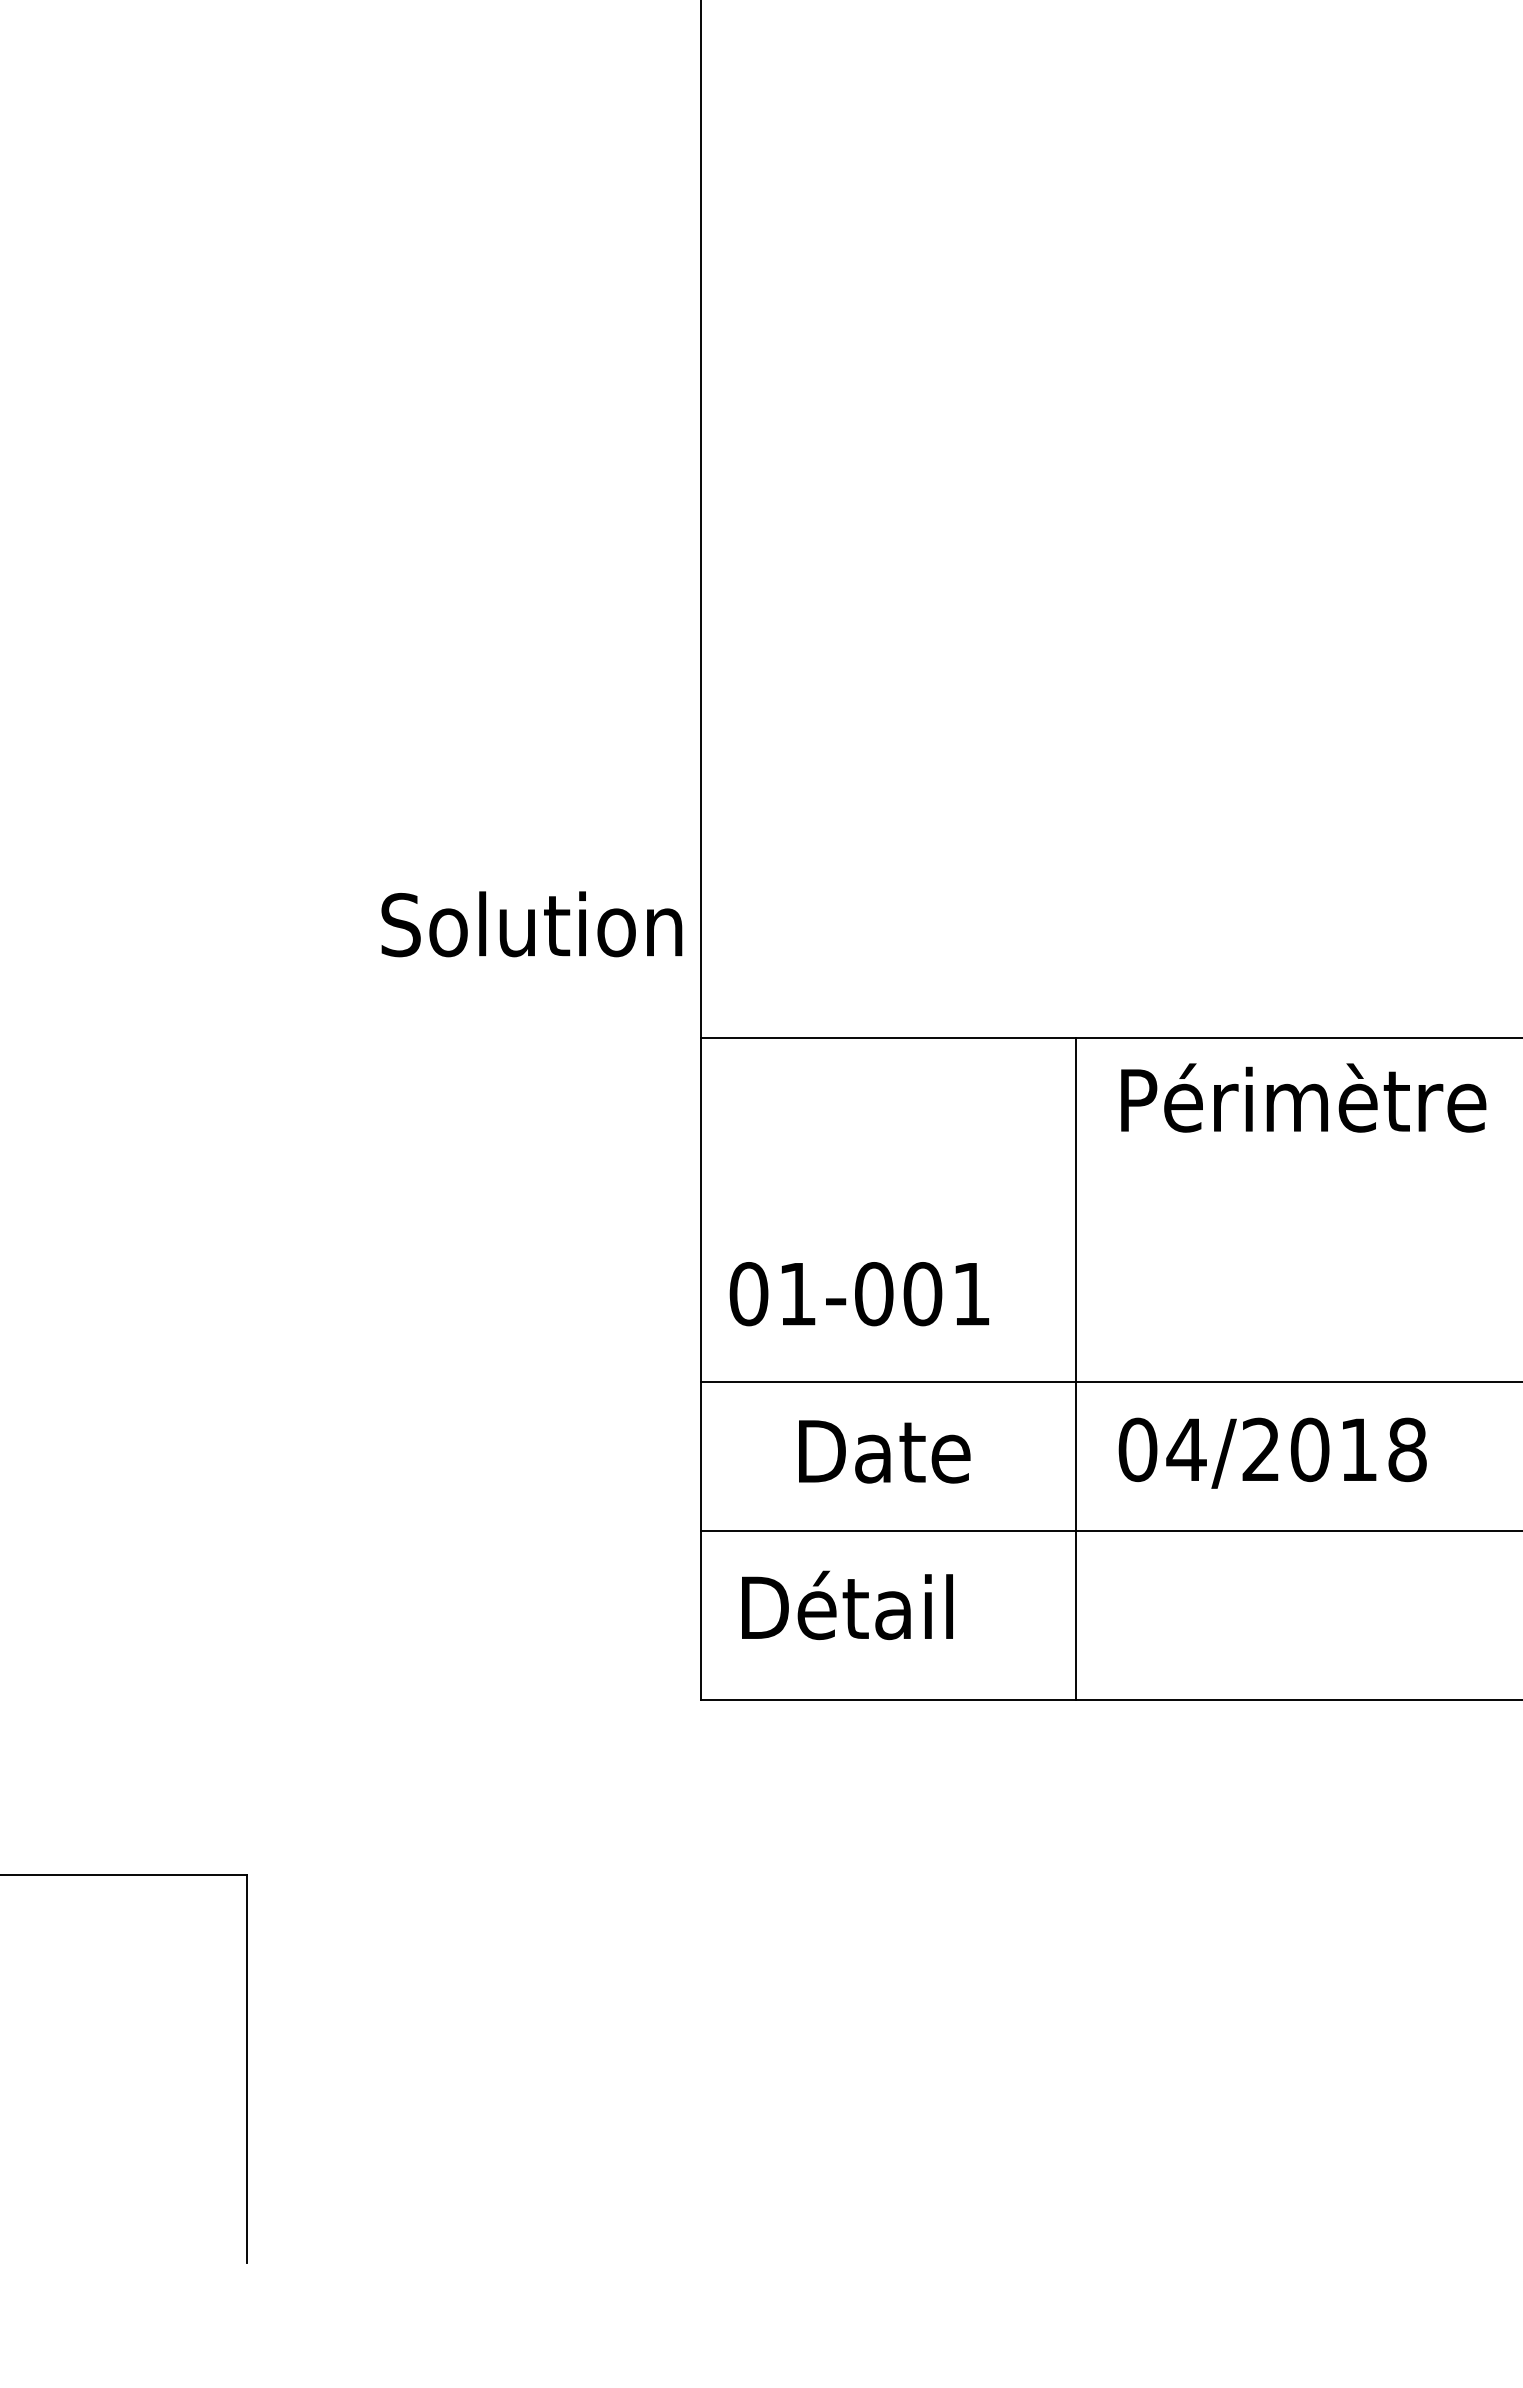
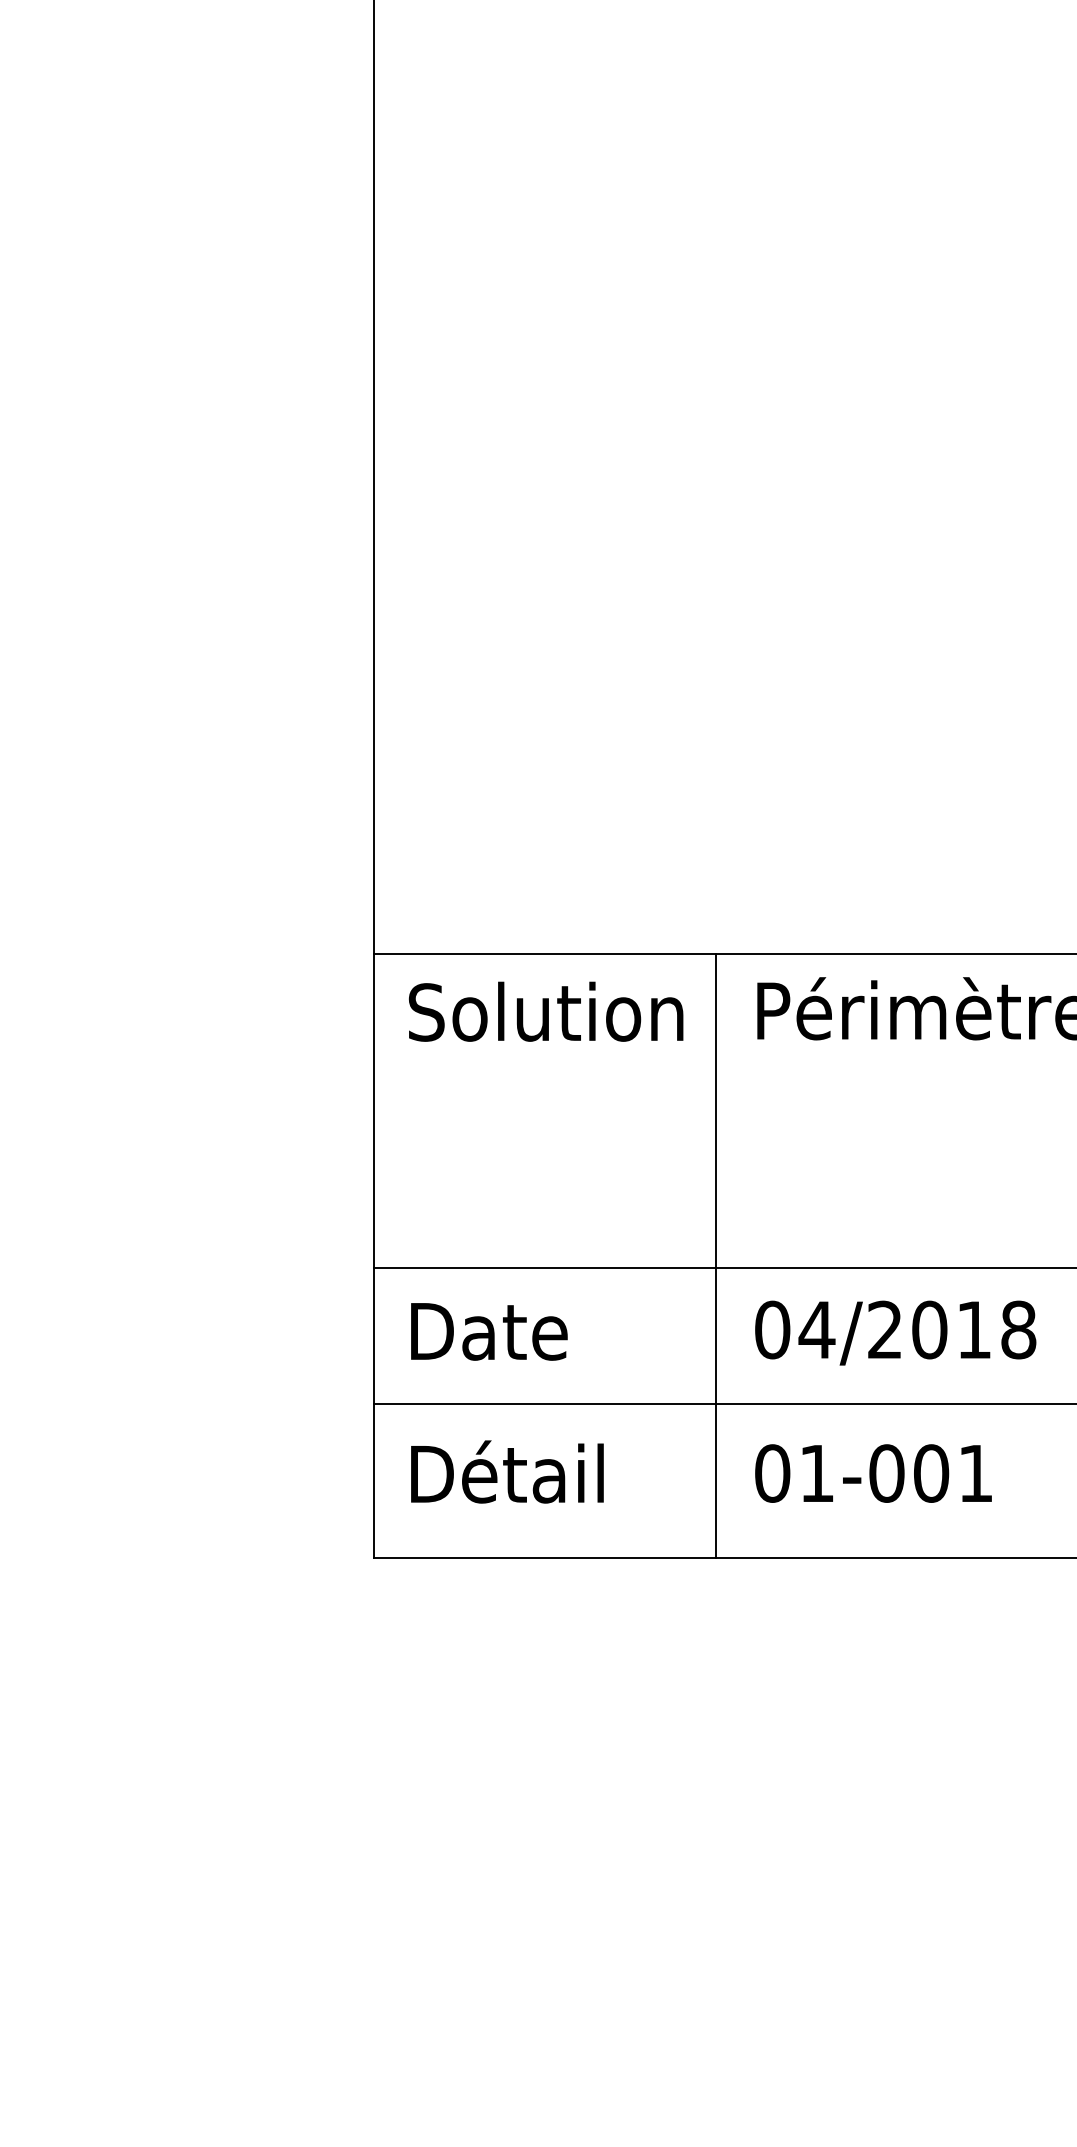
text: (531, 924) -> (545, 1011), moved
text: (859, 1294) -> (873, 1473), moved
text: (884, 1451) -> (489, 1331), moved

